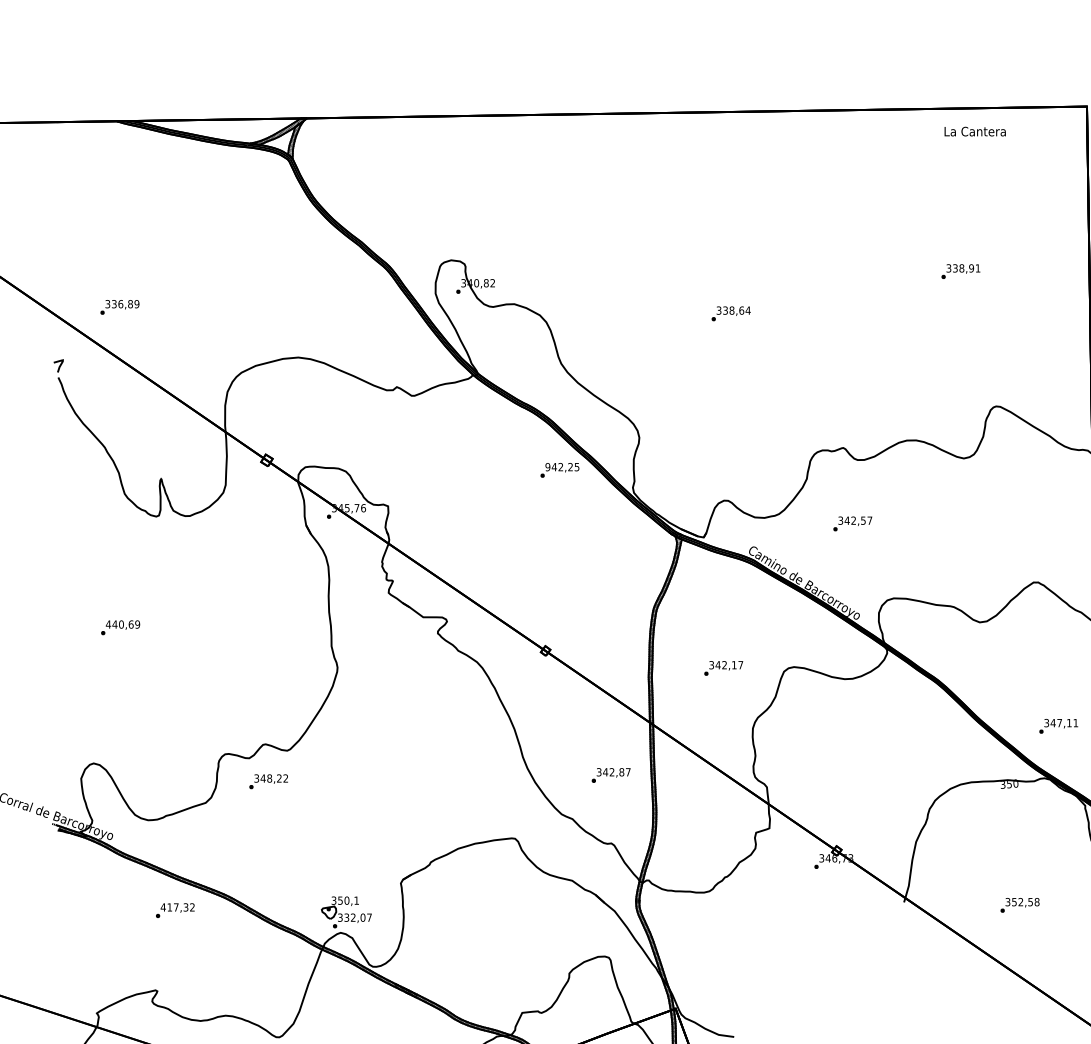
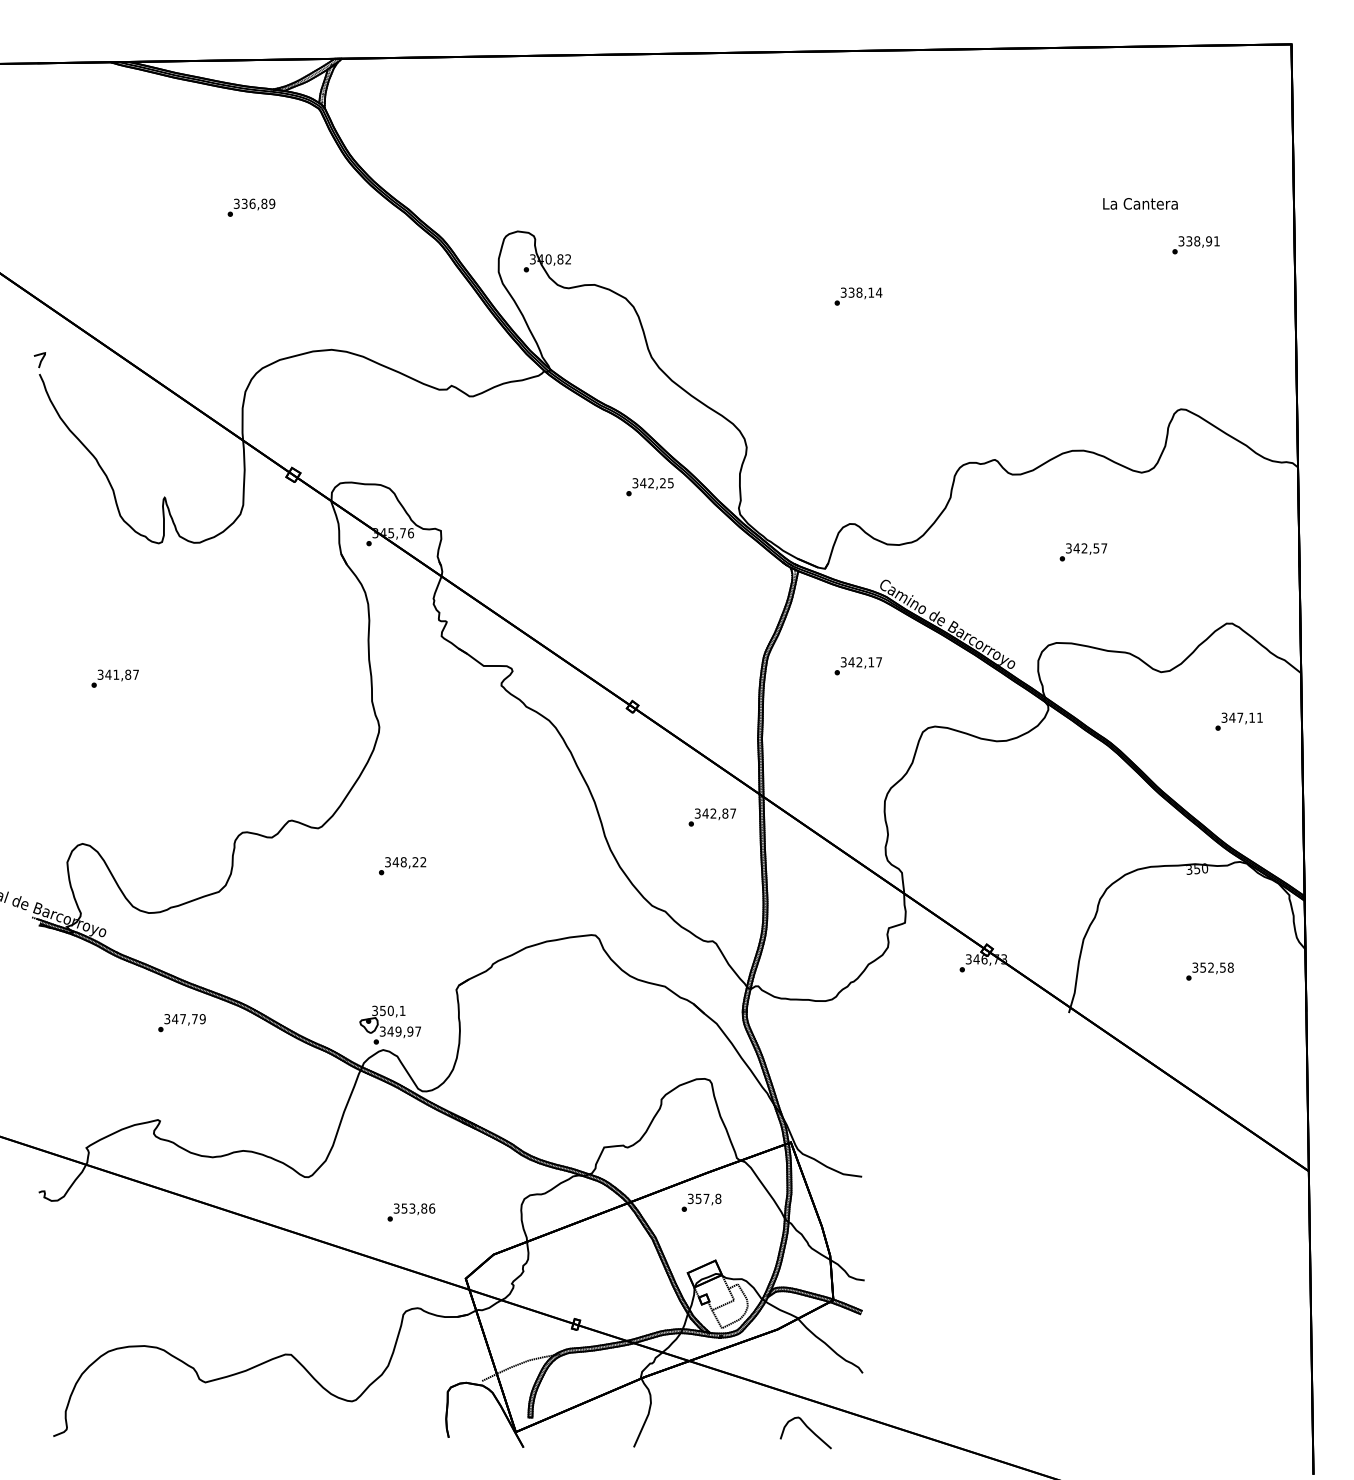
text: (975, 131) -> (1140, 203), moved
text: (960, 271) -> (1195, 245), moved
text: (119, 307) -> (251, 207), moved
text: (741, 310) -> (871, 292), 338,64 -> 338,14
text: (547, 467) -> (635, 483), 942,25 -> 342,25
text: (852, 524) -> (1083, 552), moved
text: (123, 624) -> (118, 674), 440,69 -> 341,87
text: (722, 668) -> (857, 666), moved
text: (1058, 726) -> (1238, 721), moved
text: (610, 775) -> (711, 817), moved
text: (268, 782) -> (402, 866), moved
text: (1019, 905) -> (1209, 971), moved
text: (177, 907) -> (184, 1019), 417,32 -> 347,79
text: (354, 917) -> (400, 1031), 332,07 -> 349,97

